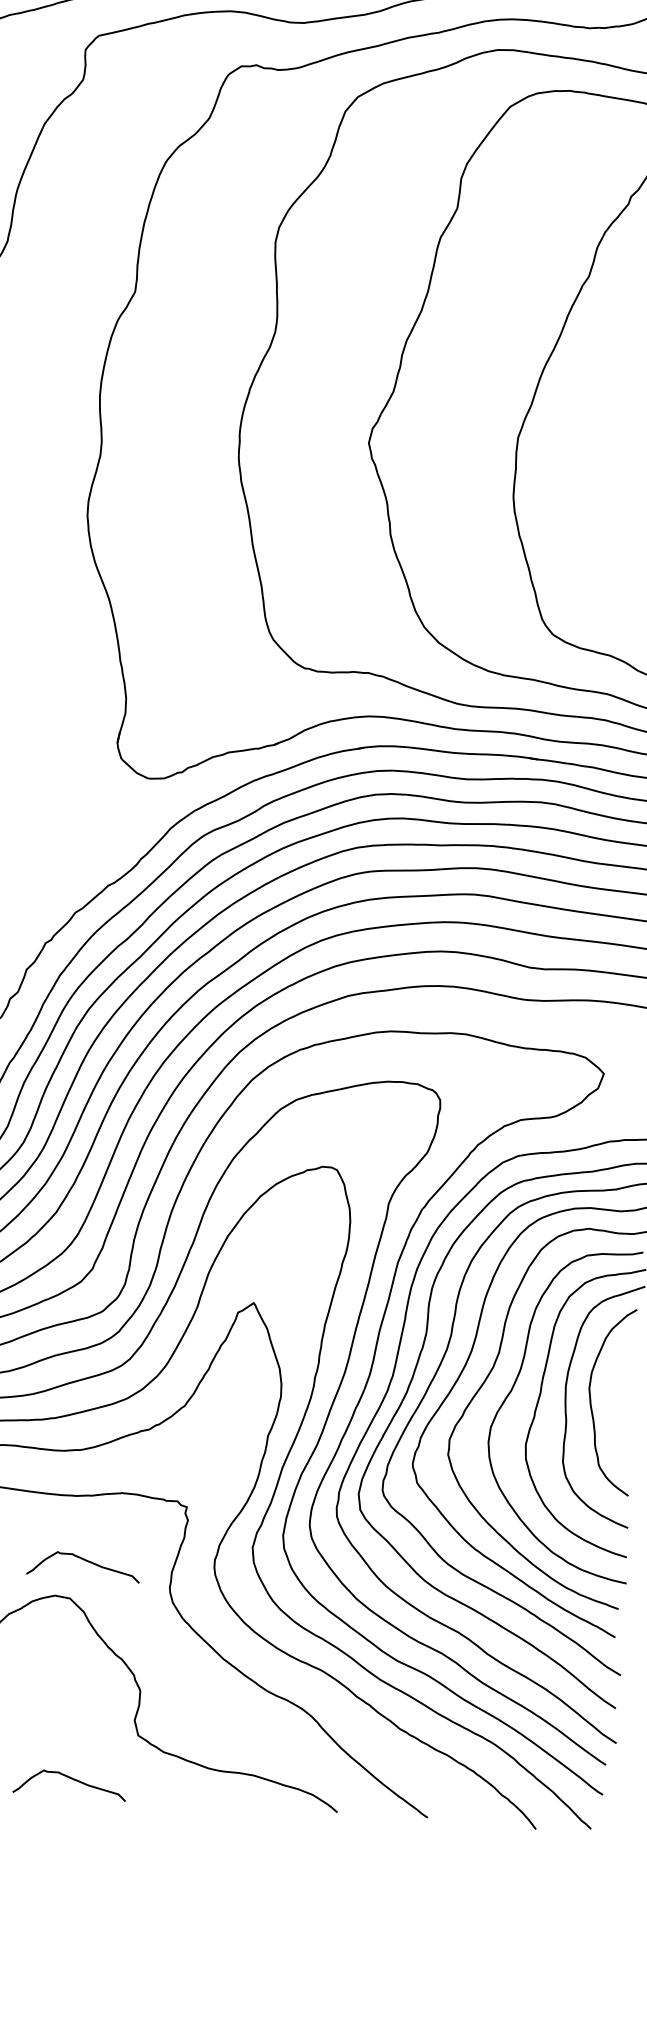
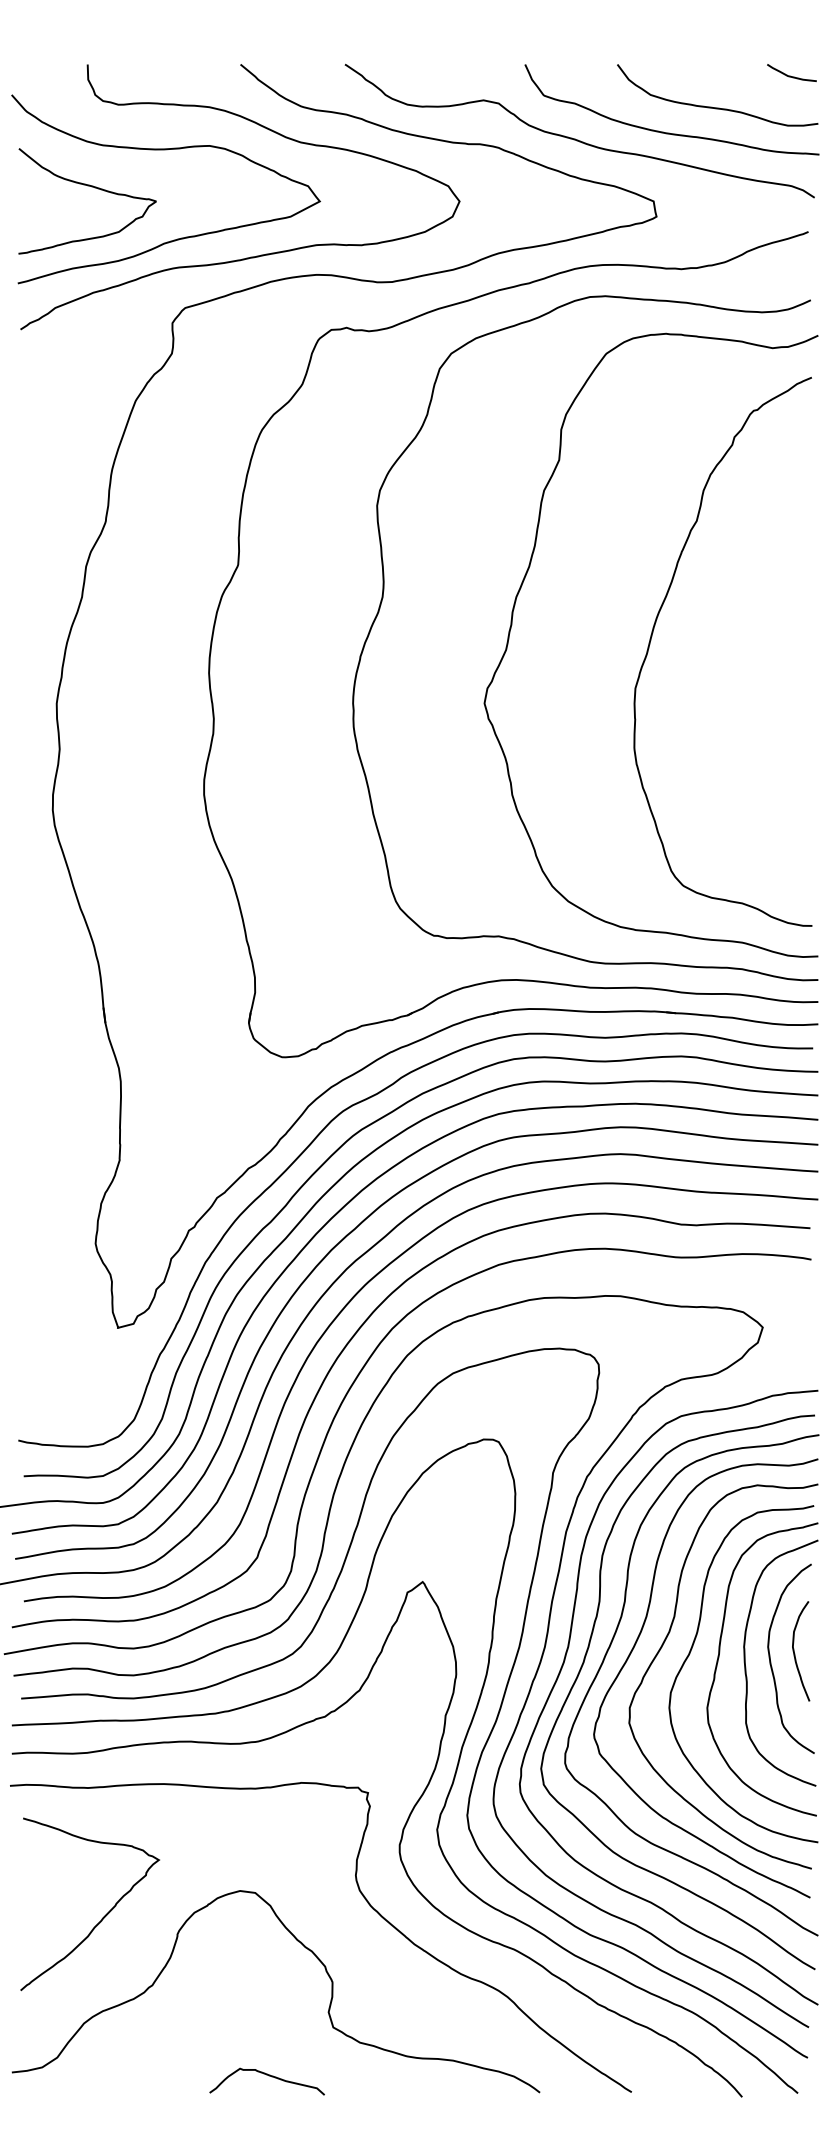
curve: (615, 1396) -> (795, 1653), added
curve: (86, 1561) -> (269, 1854), removed

